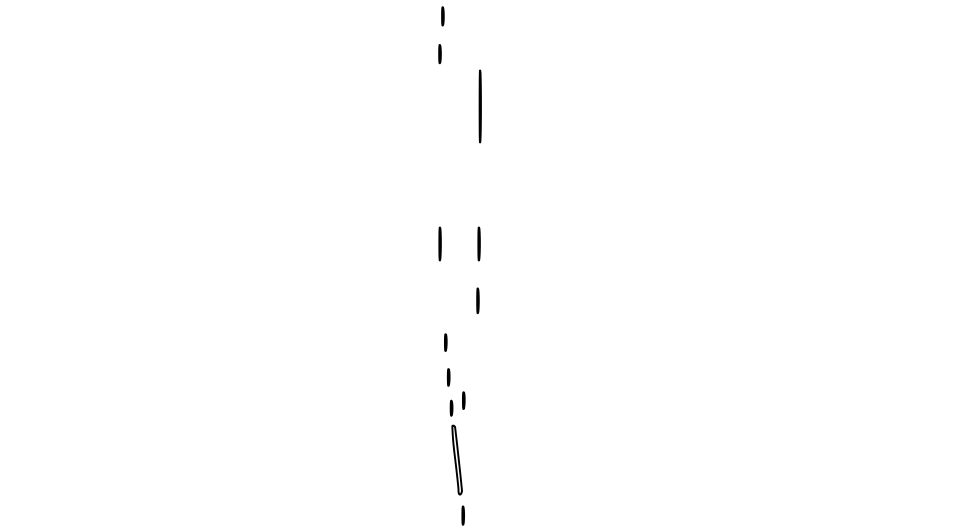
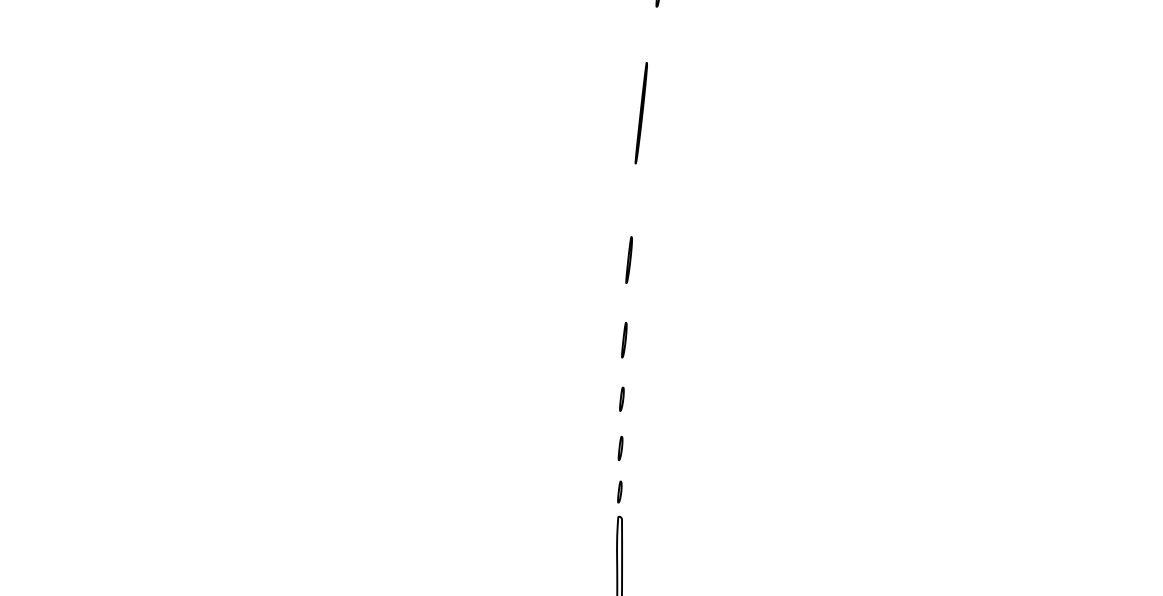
line: (479, 106) -> (640, 113), moved
line: (478, 243) -> (683, 265), removed
line: (477, 300) -> (623, 339), moved
line: (463, 400) -> (637, 483), removed

